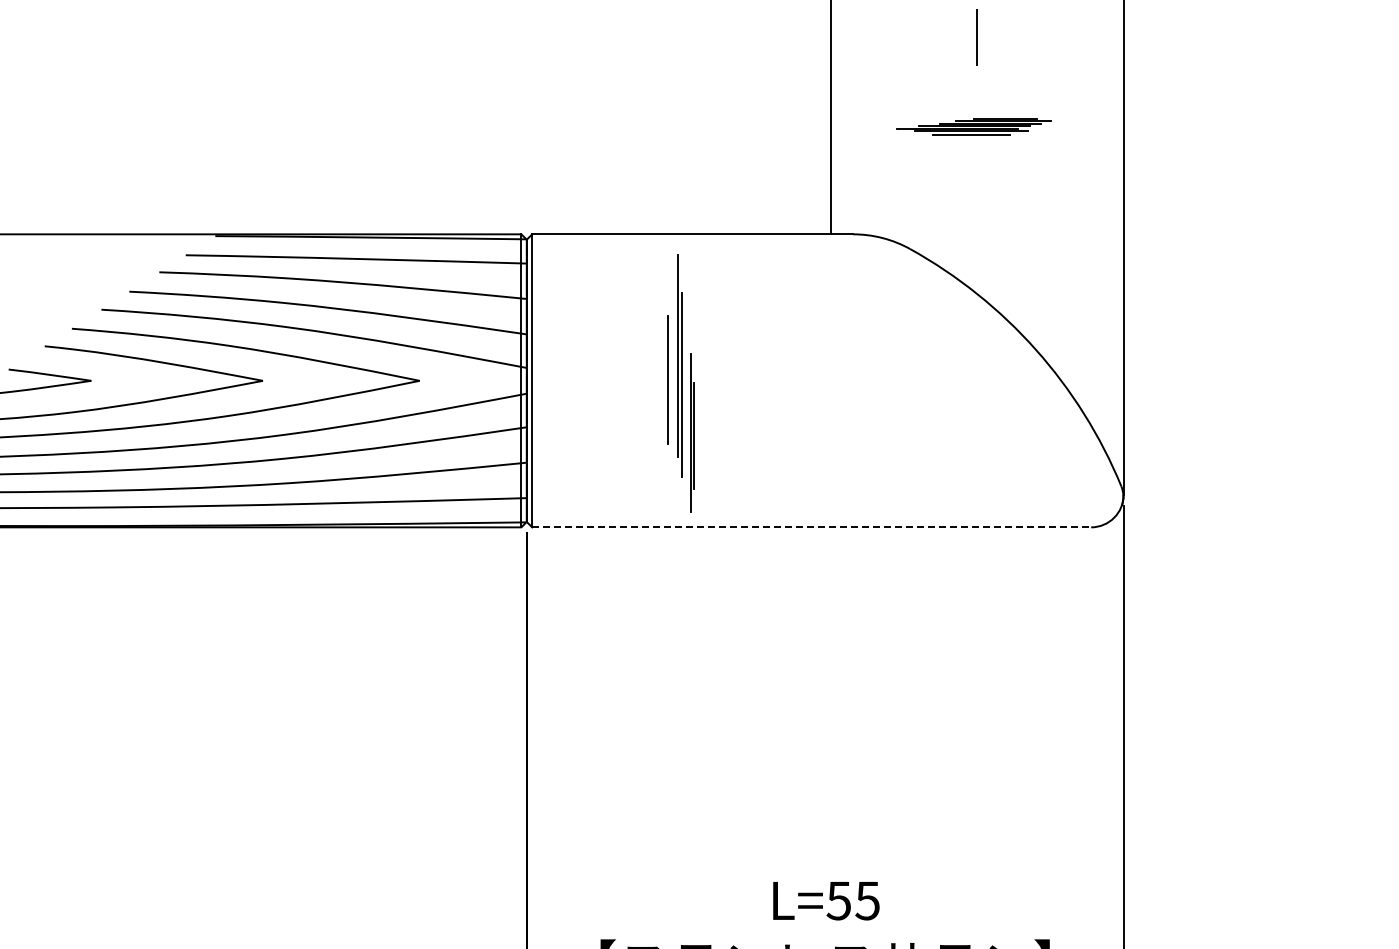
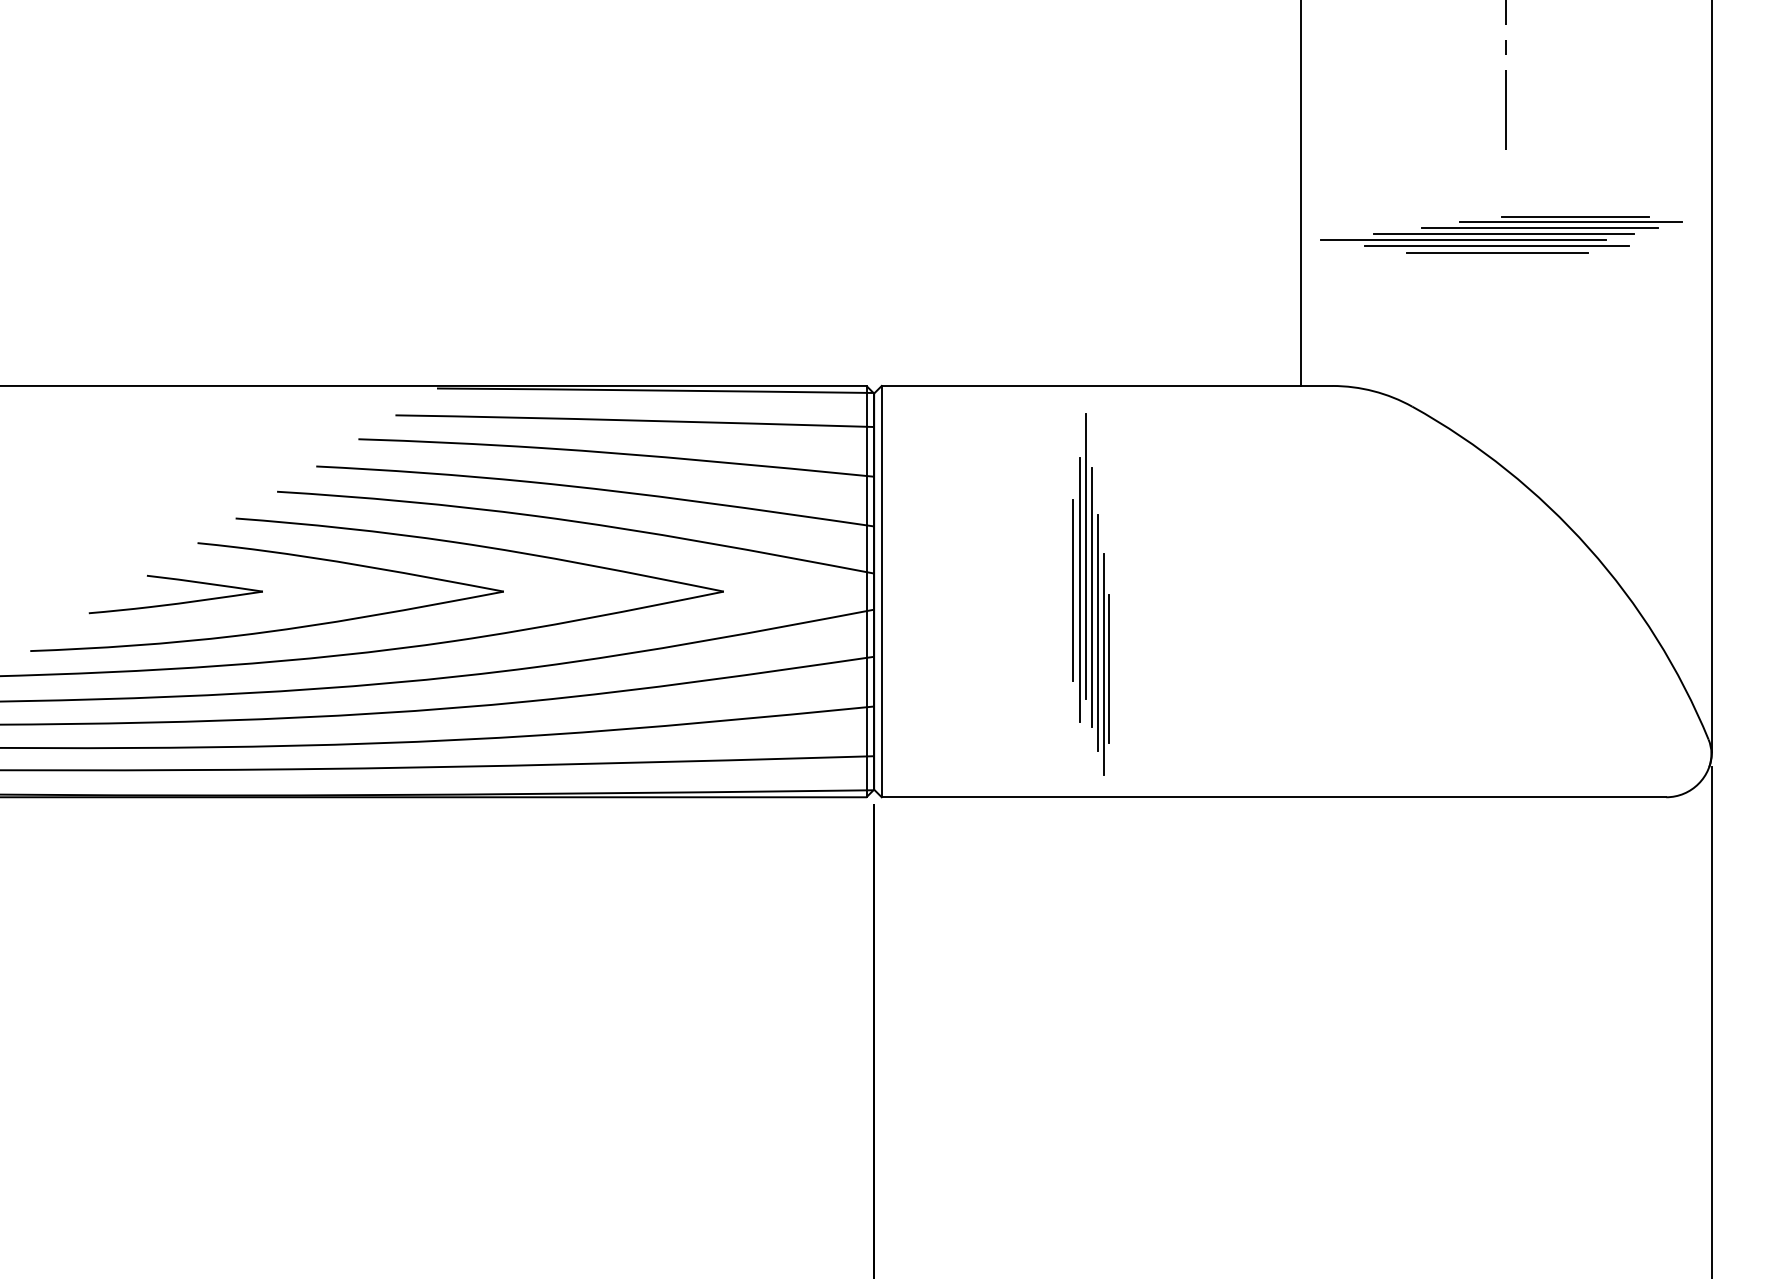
part: (973, 126) -> (1501, 234), size x1.67
line: (673, 379) -> (1080, 589), added
line: (686, 410) -> (1098, 633), added
line: (812, 527) -> (1275, 797), dashed -> solid

